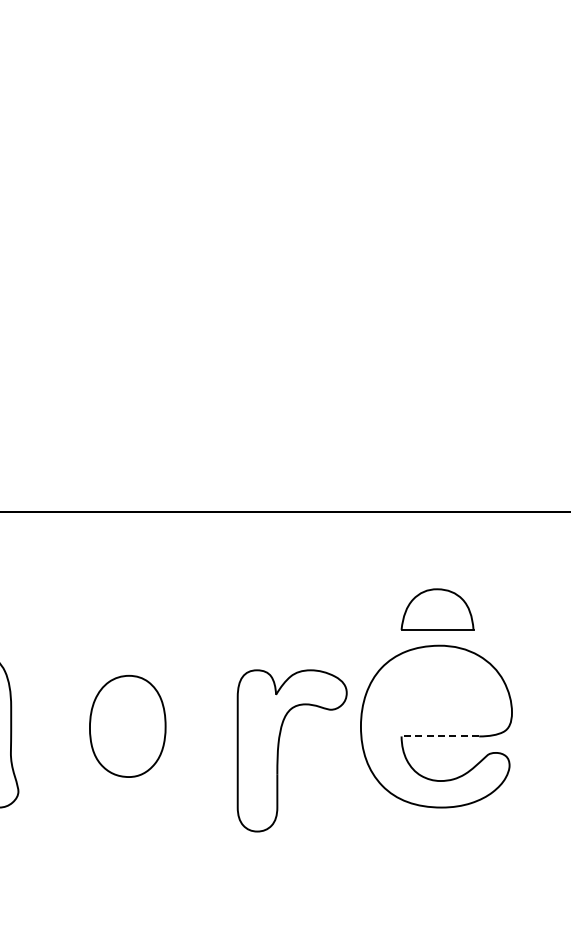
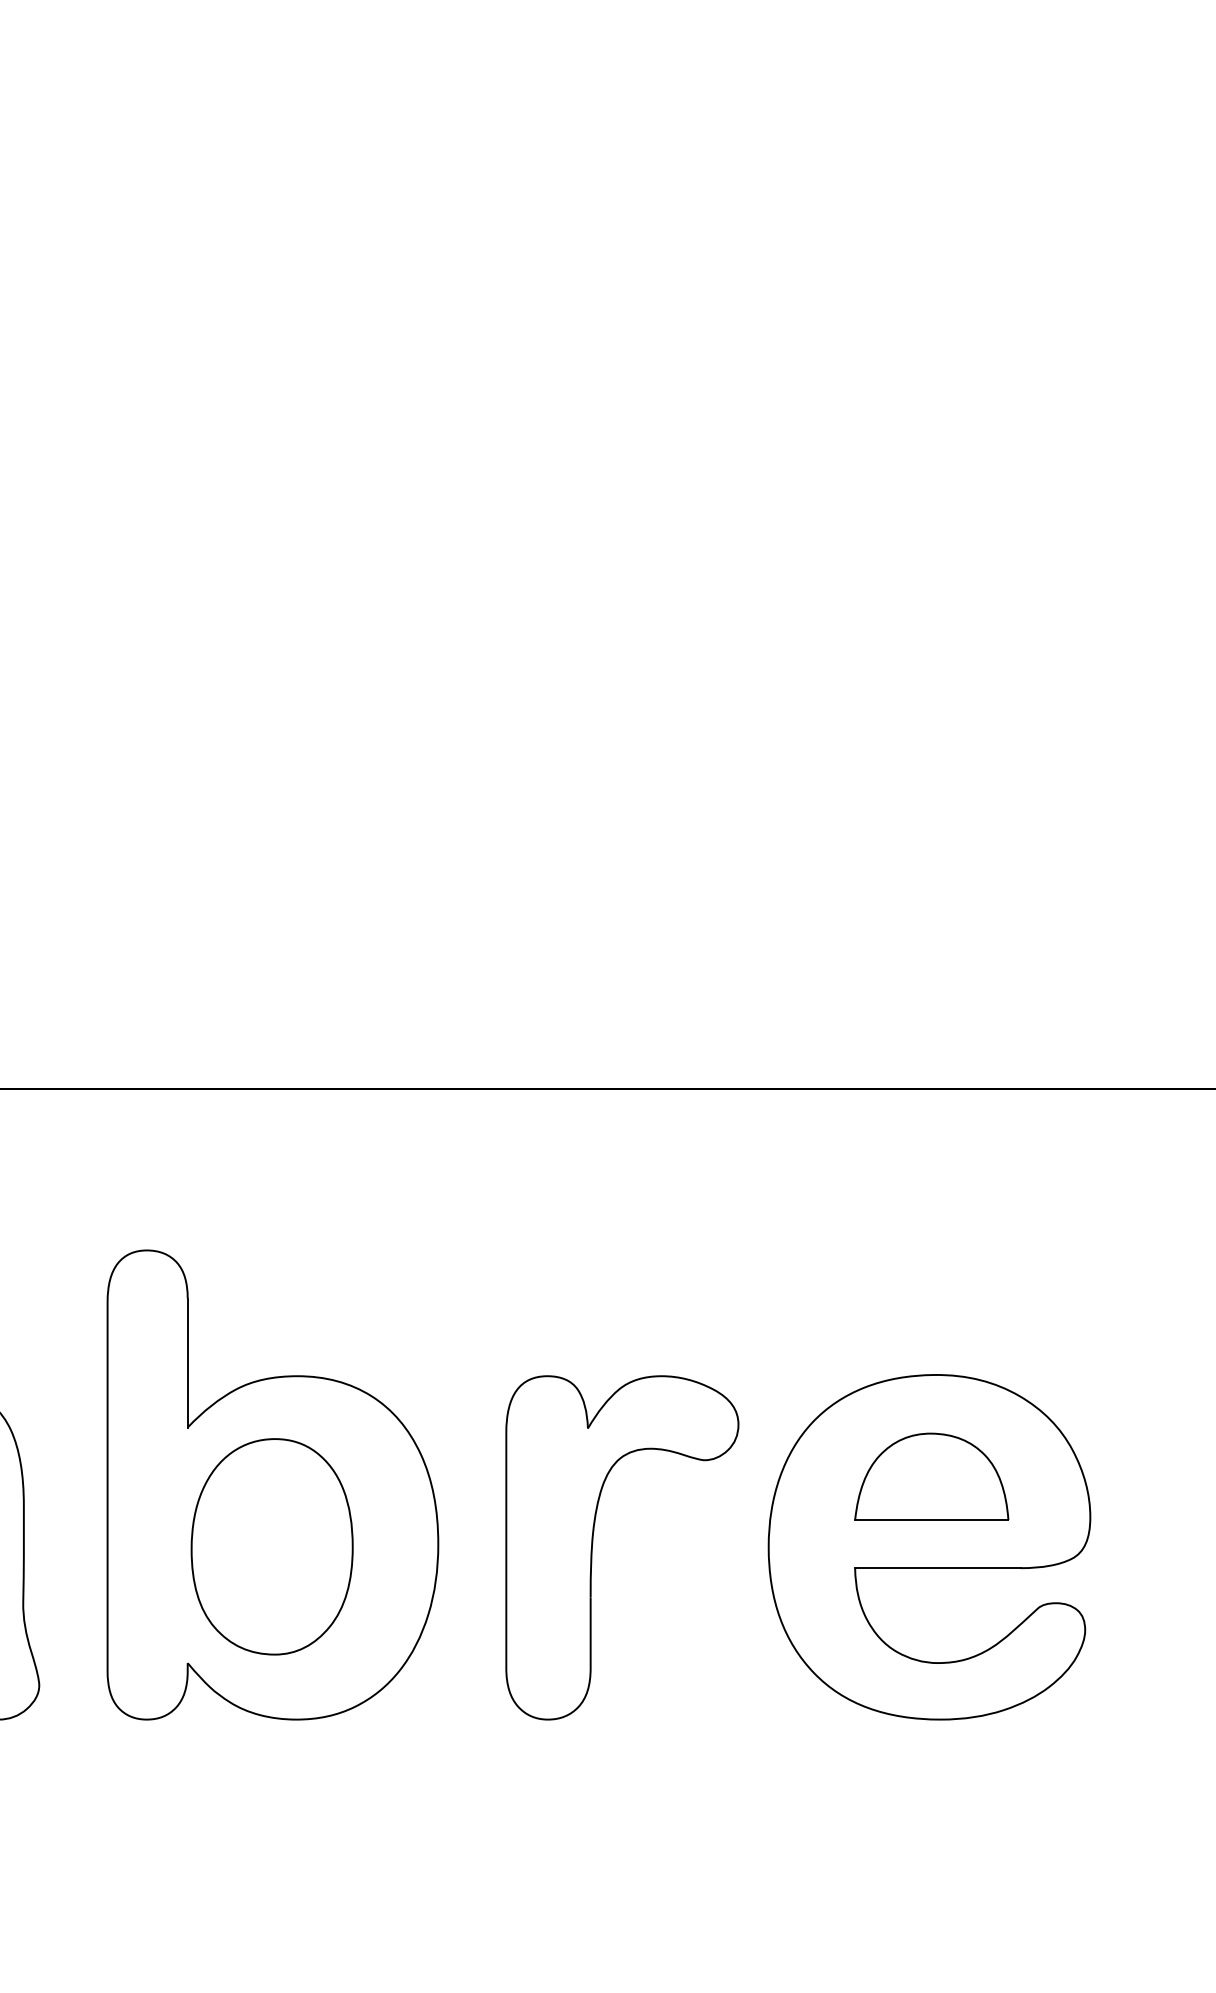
part: (437, 609) -> (931, 1476), moved
part: (127, 697) -> (271, 1485), added
line: (440, 736) -> (938, 1568), dashed -> solid
part: (279, 747) -> (595, 1540), moved

